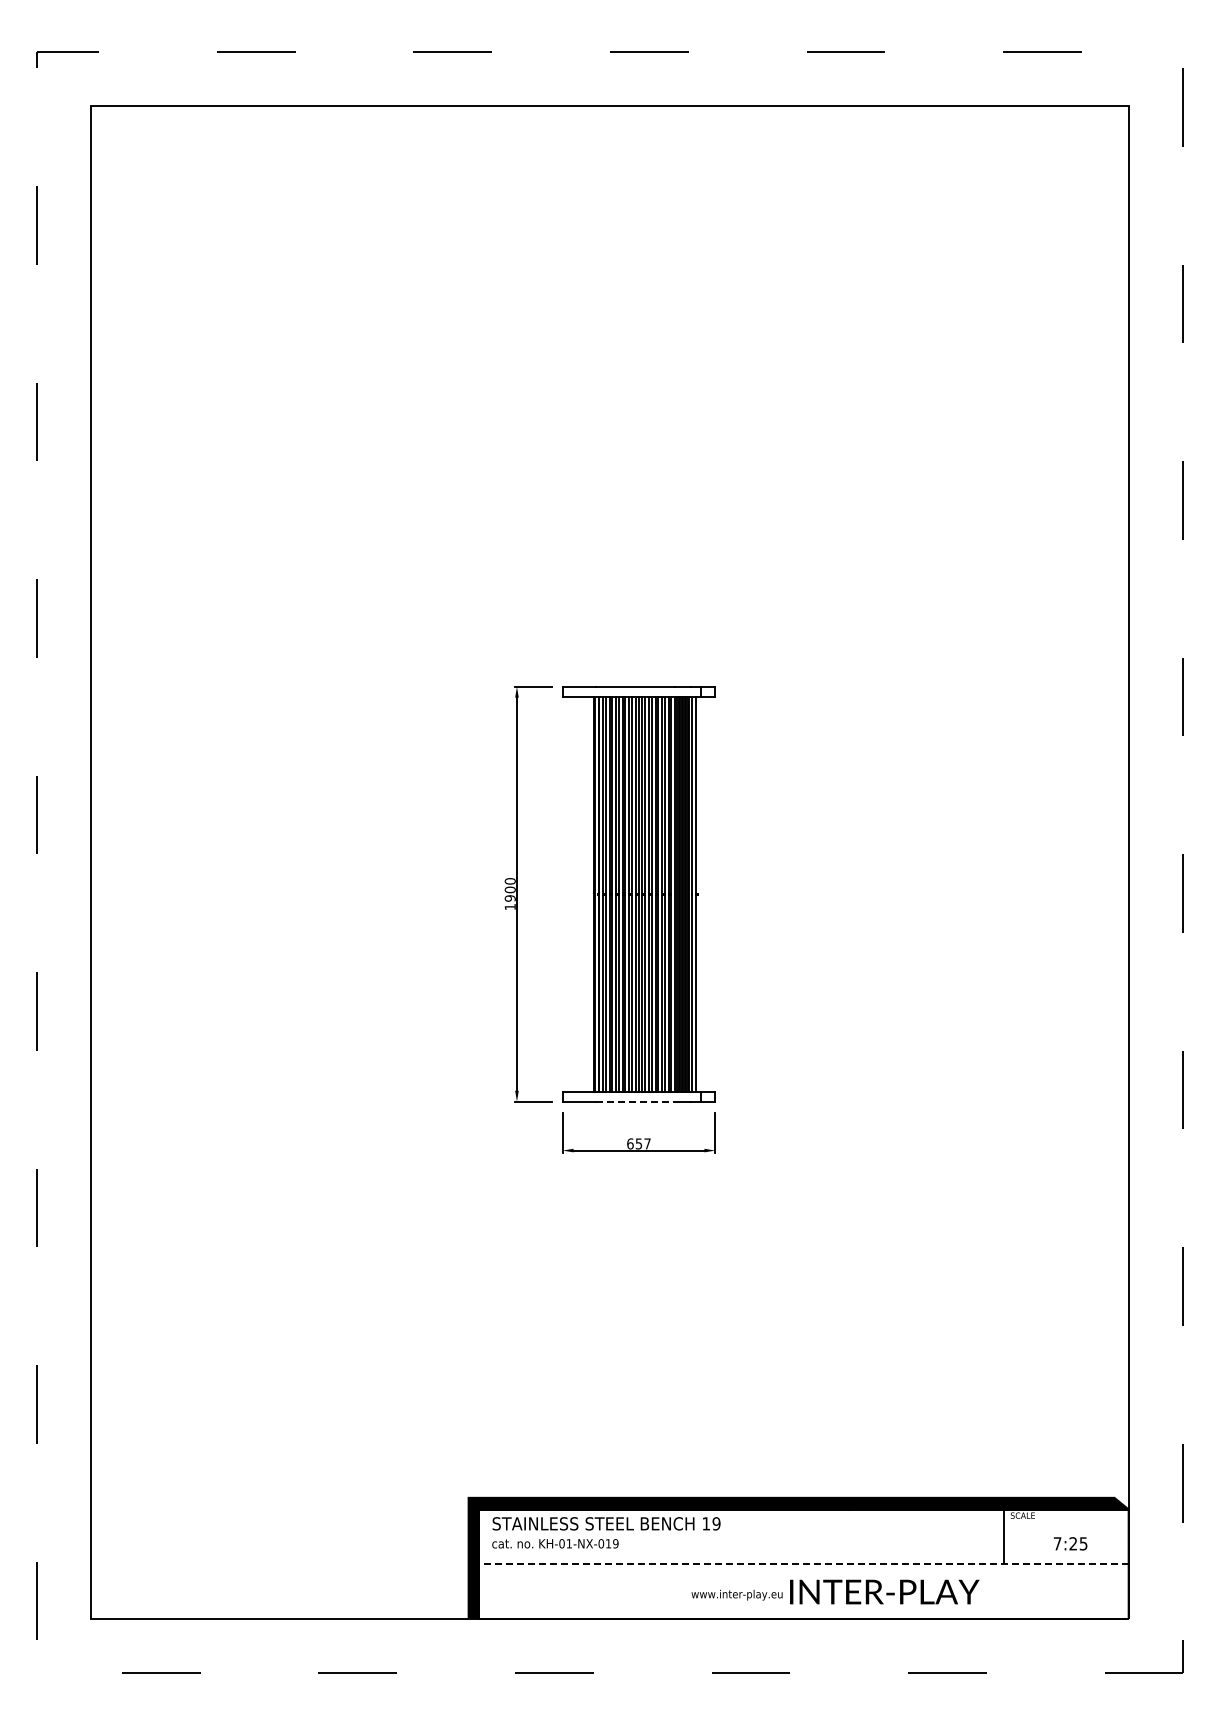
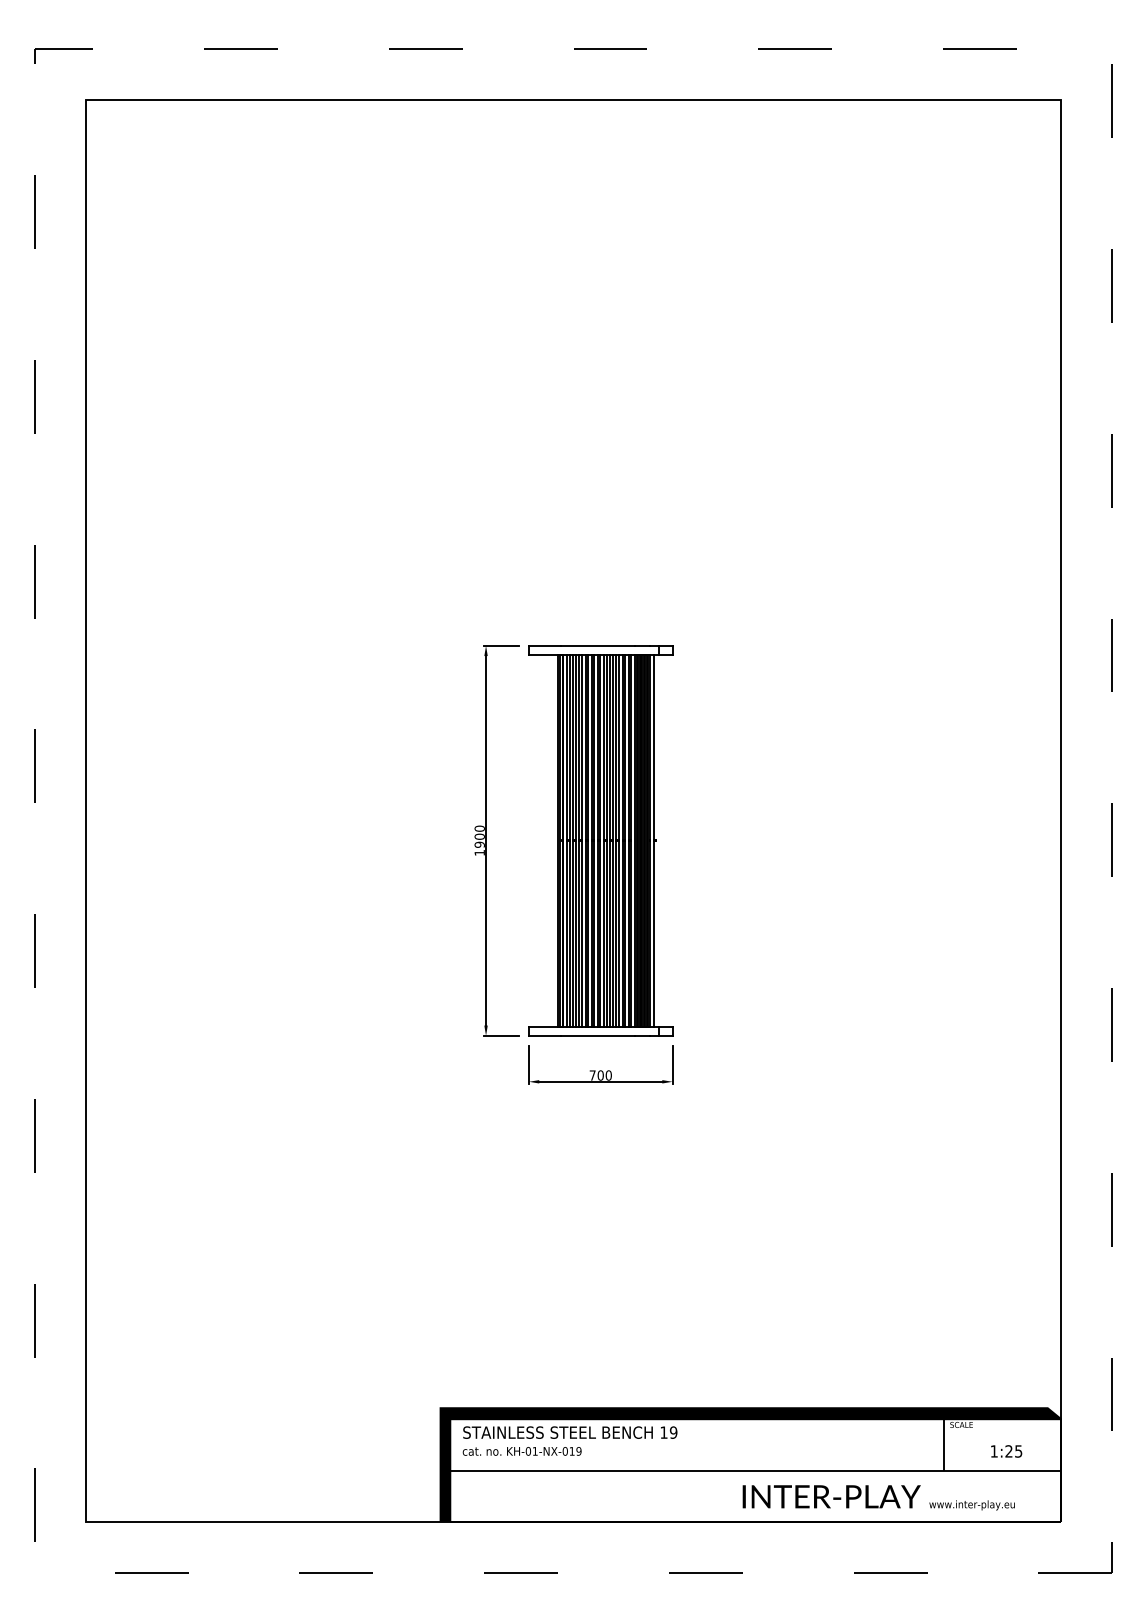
line: (635, 1101) -> (597, 1035), dashed -> solid
text: (638, 1143) -> (600, 1075), 657 -> 700
text: (1057, 1543) -> (994, 1451), 7:25 -> 1:25
line: (803, 1564) -> (755, 1470), dashed -> solid
text: (736, 1594) -> (971, 1504), moved

